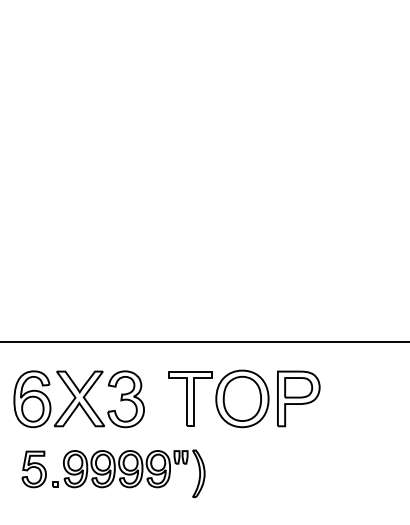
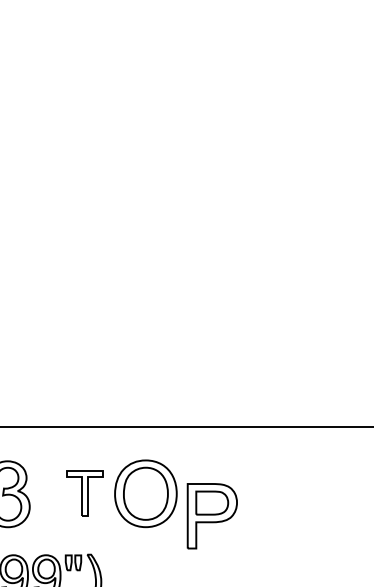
part: (190, 398) -> (84, 493), size x0.7
part: (298, 398) -> (212, 515), moved

